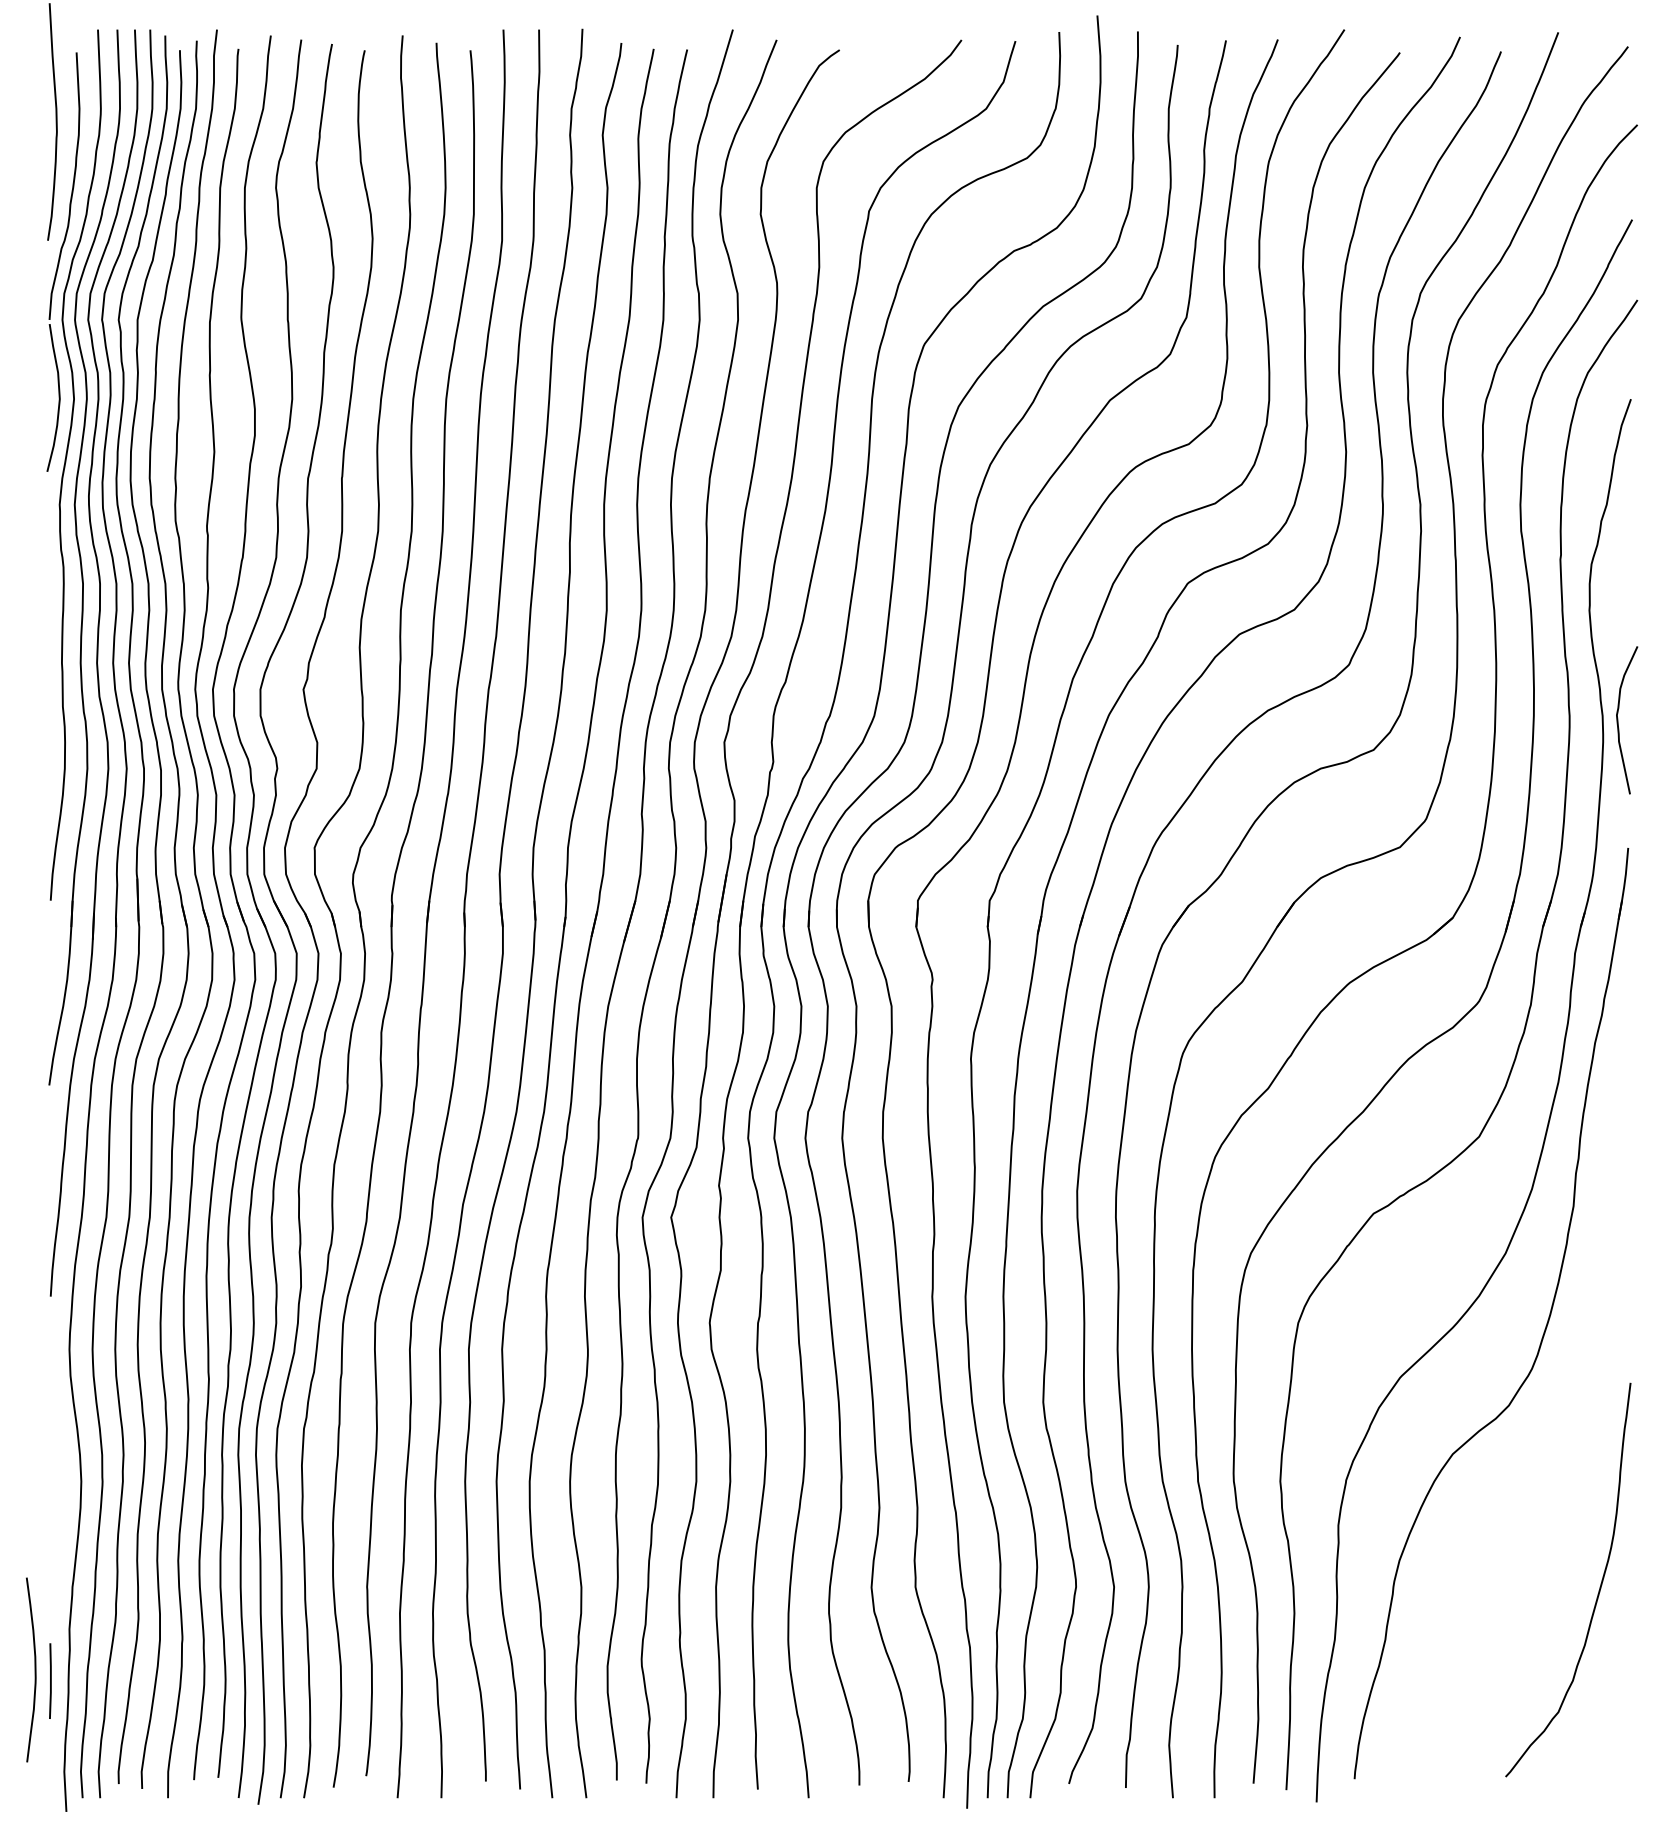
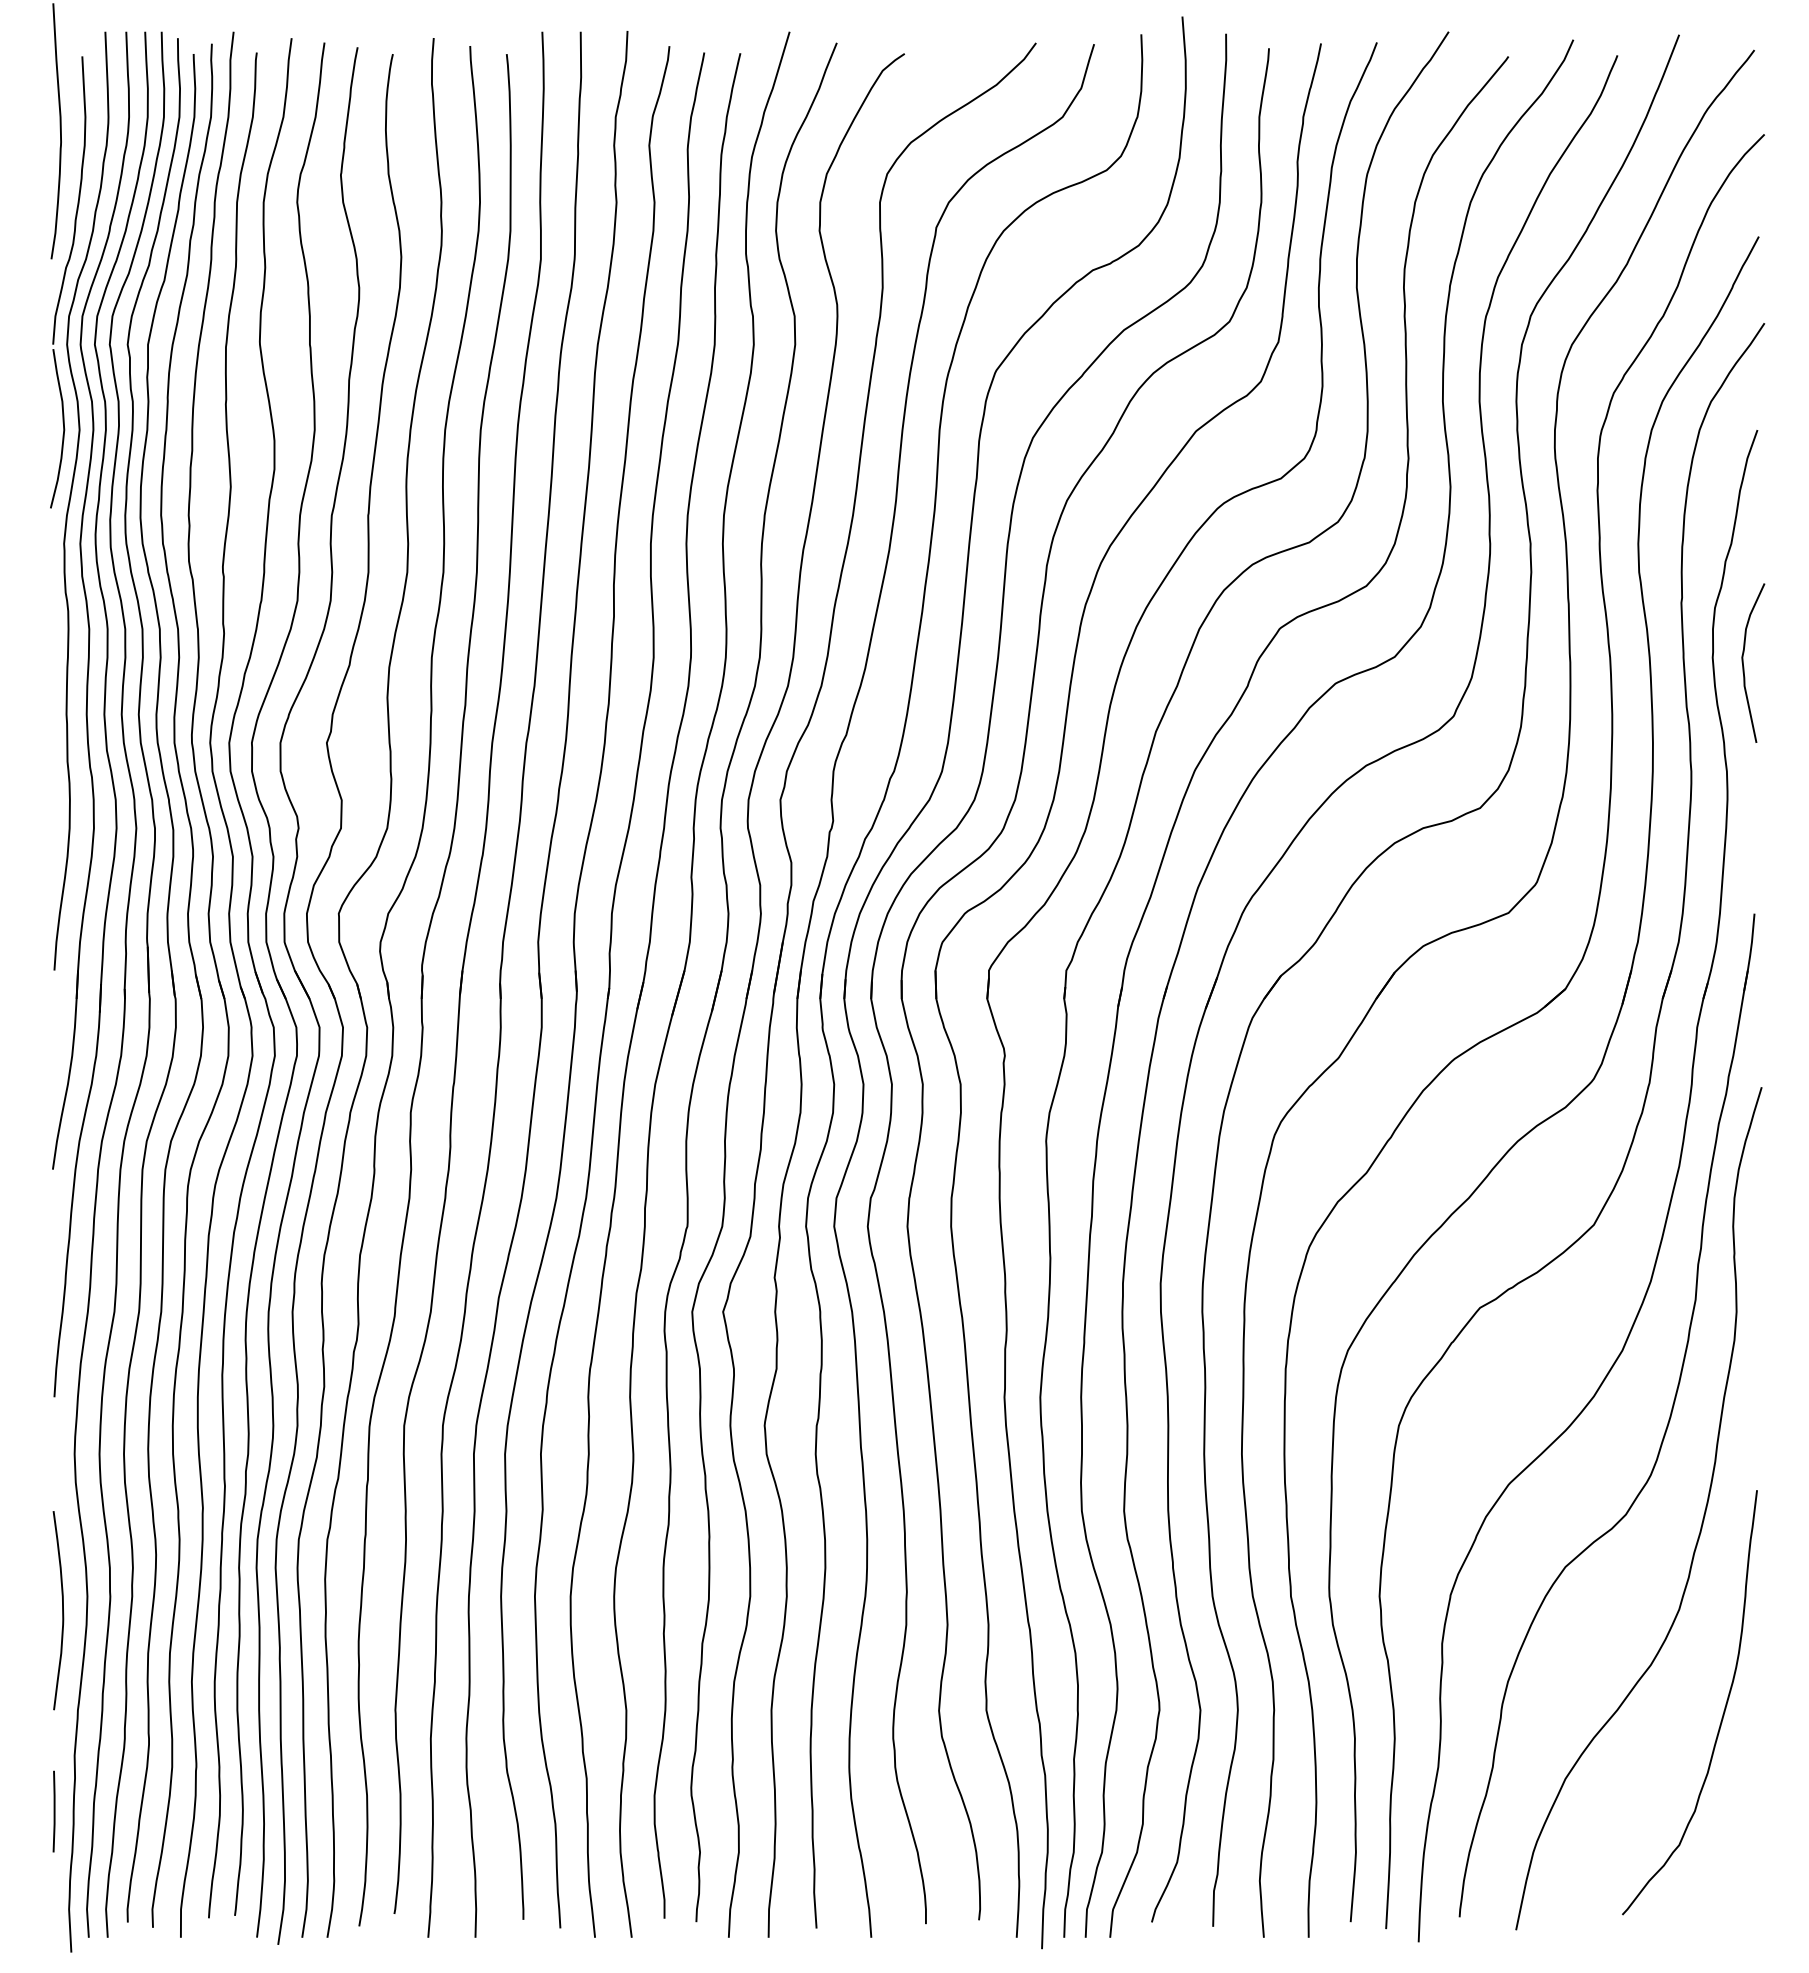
curve: (1618, 723) -> (1744, 666), moved
curve: (1579, 1412) -> (1701, 1522), added
curve: (35, 1669) -> (62, 1610), moved

